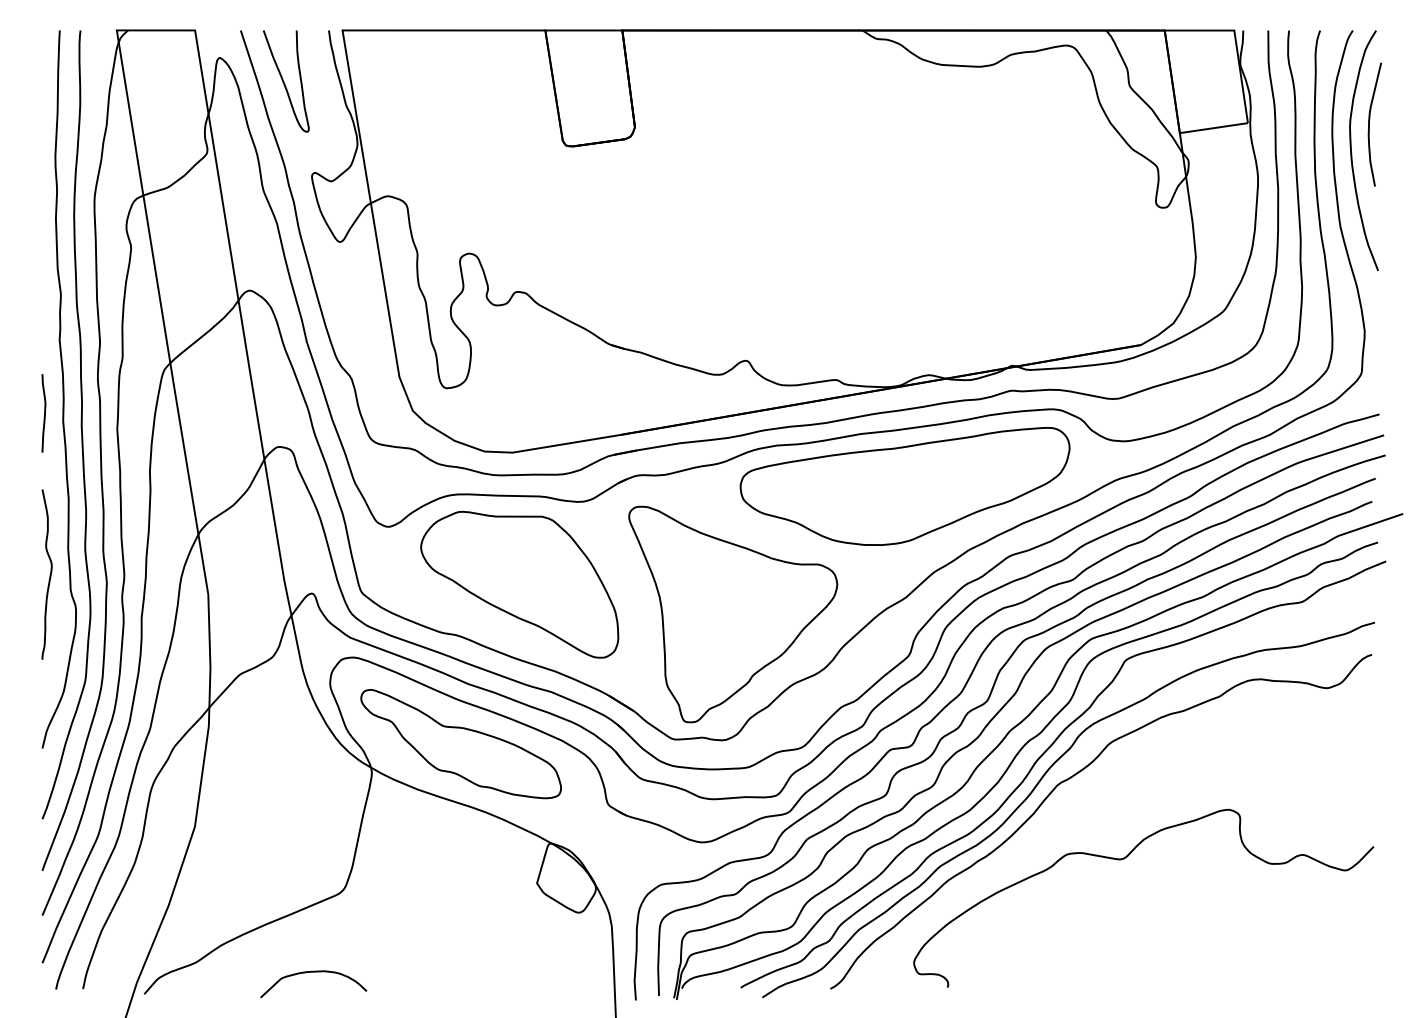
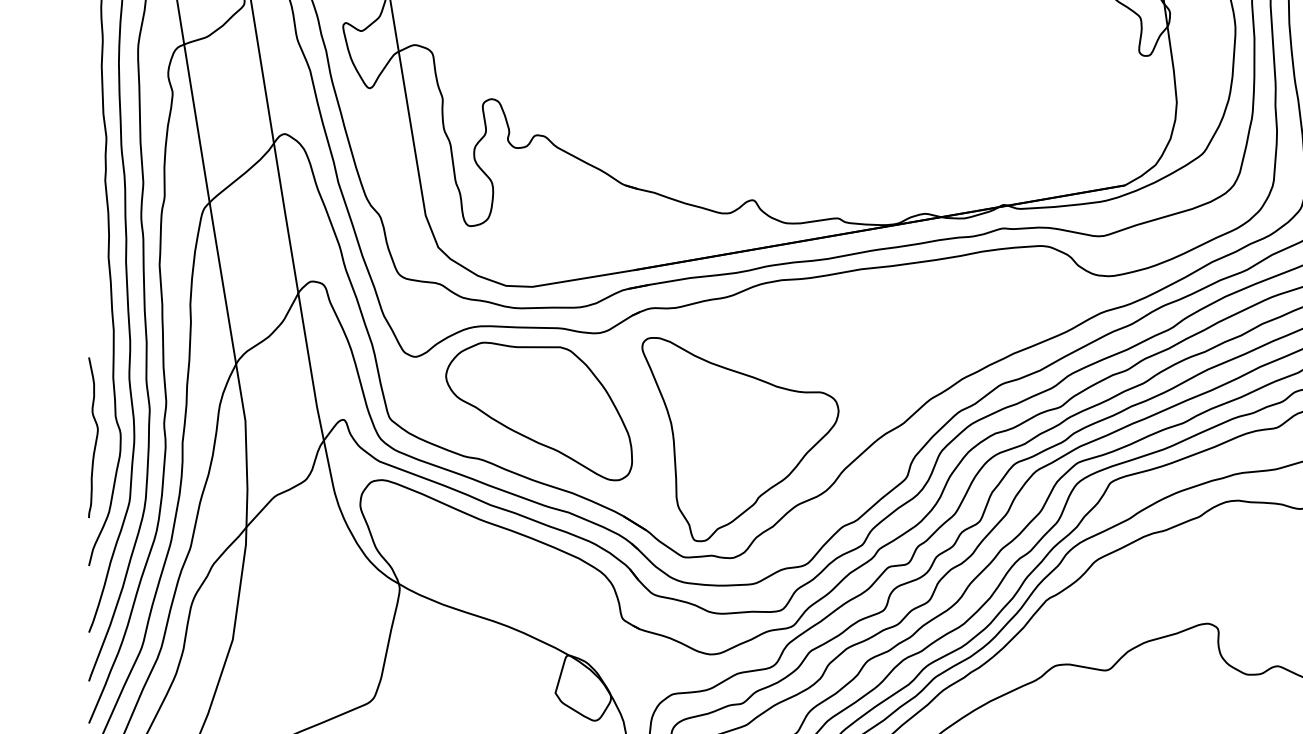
curve: (44, 413) -> (90, 249), removed
part: (904, 486) -> (902, 318), removed
curve: (49, 574) -> (95, 437), moved
part: (460, 744) -> (483, 562), removed

